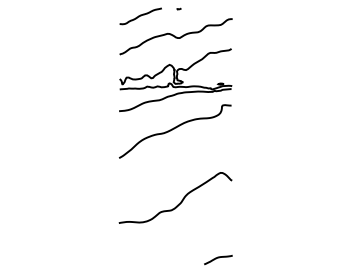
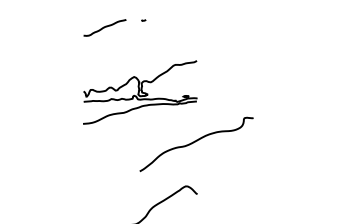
curve: (175, 36) -> (140, 48), removed
curve: (174, 129) -> (195, 142), moved

